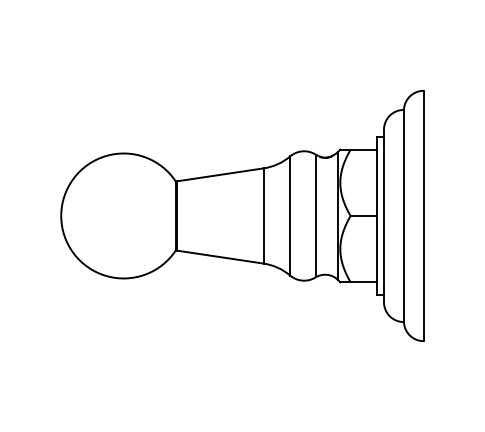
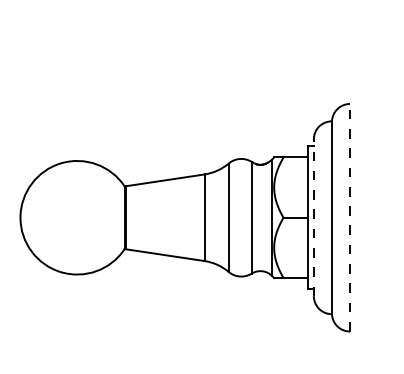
line: (383, 215) -> (313, 217), solid -> dashed
line: (423, 215) -> (349, 217), solid -> dashed

